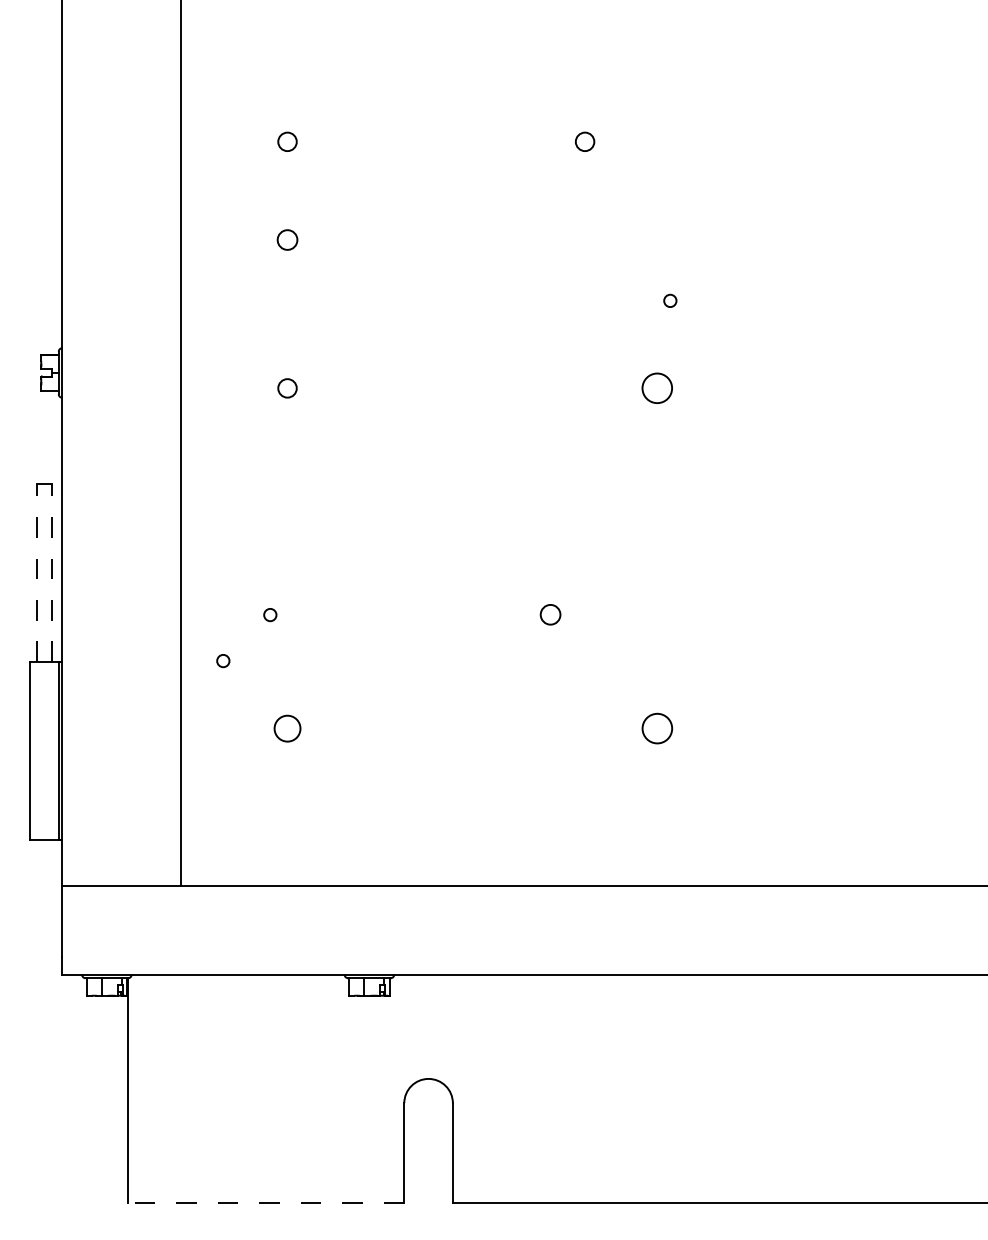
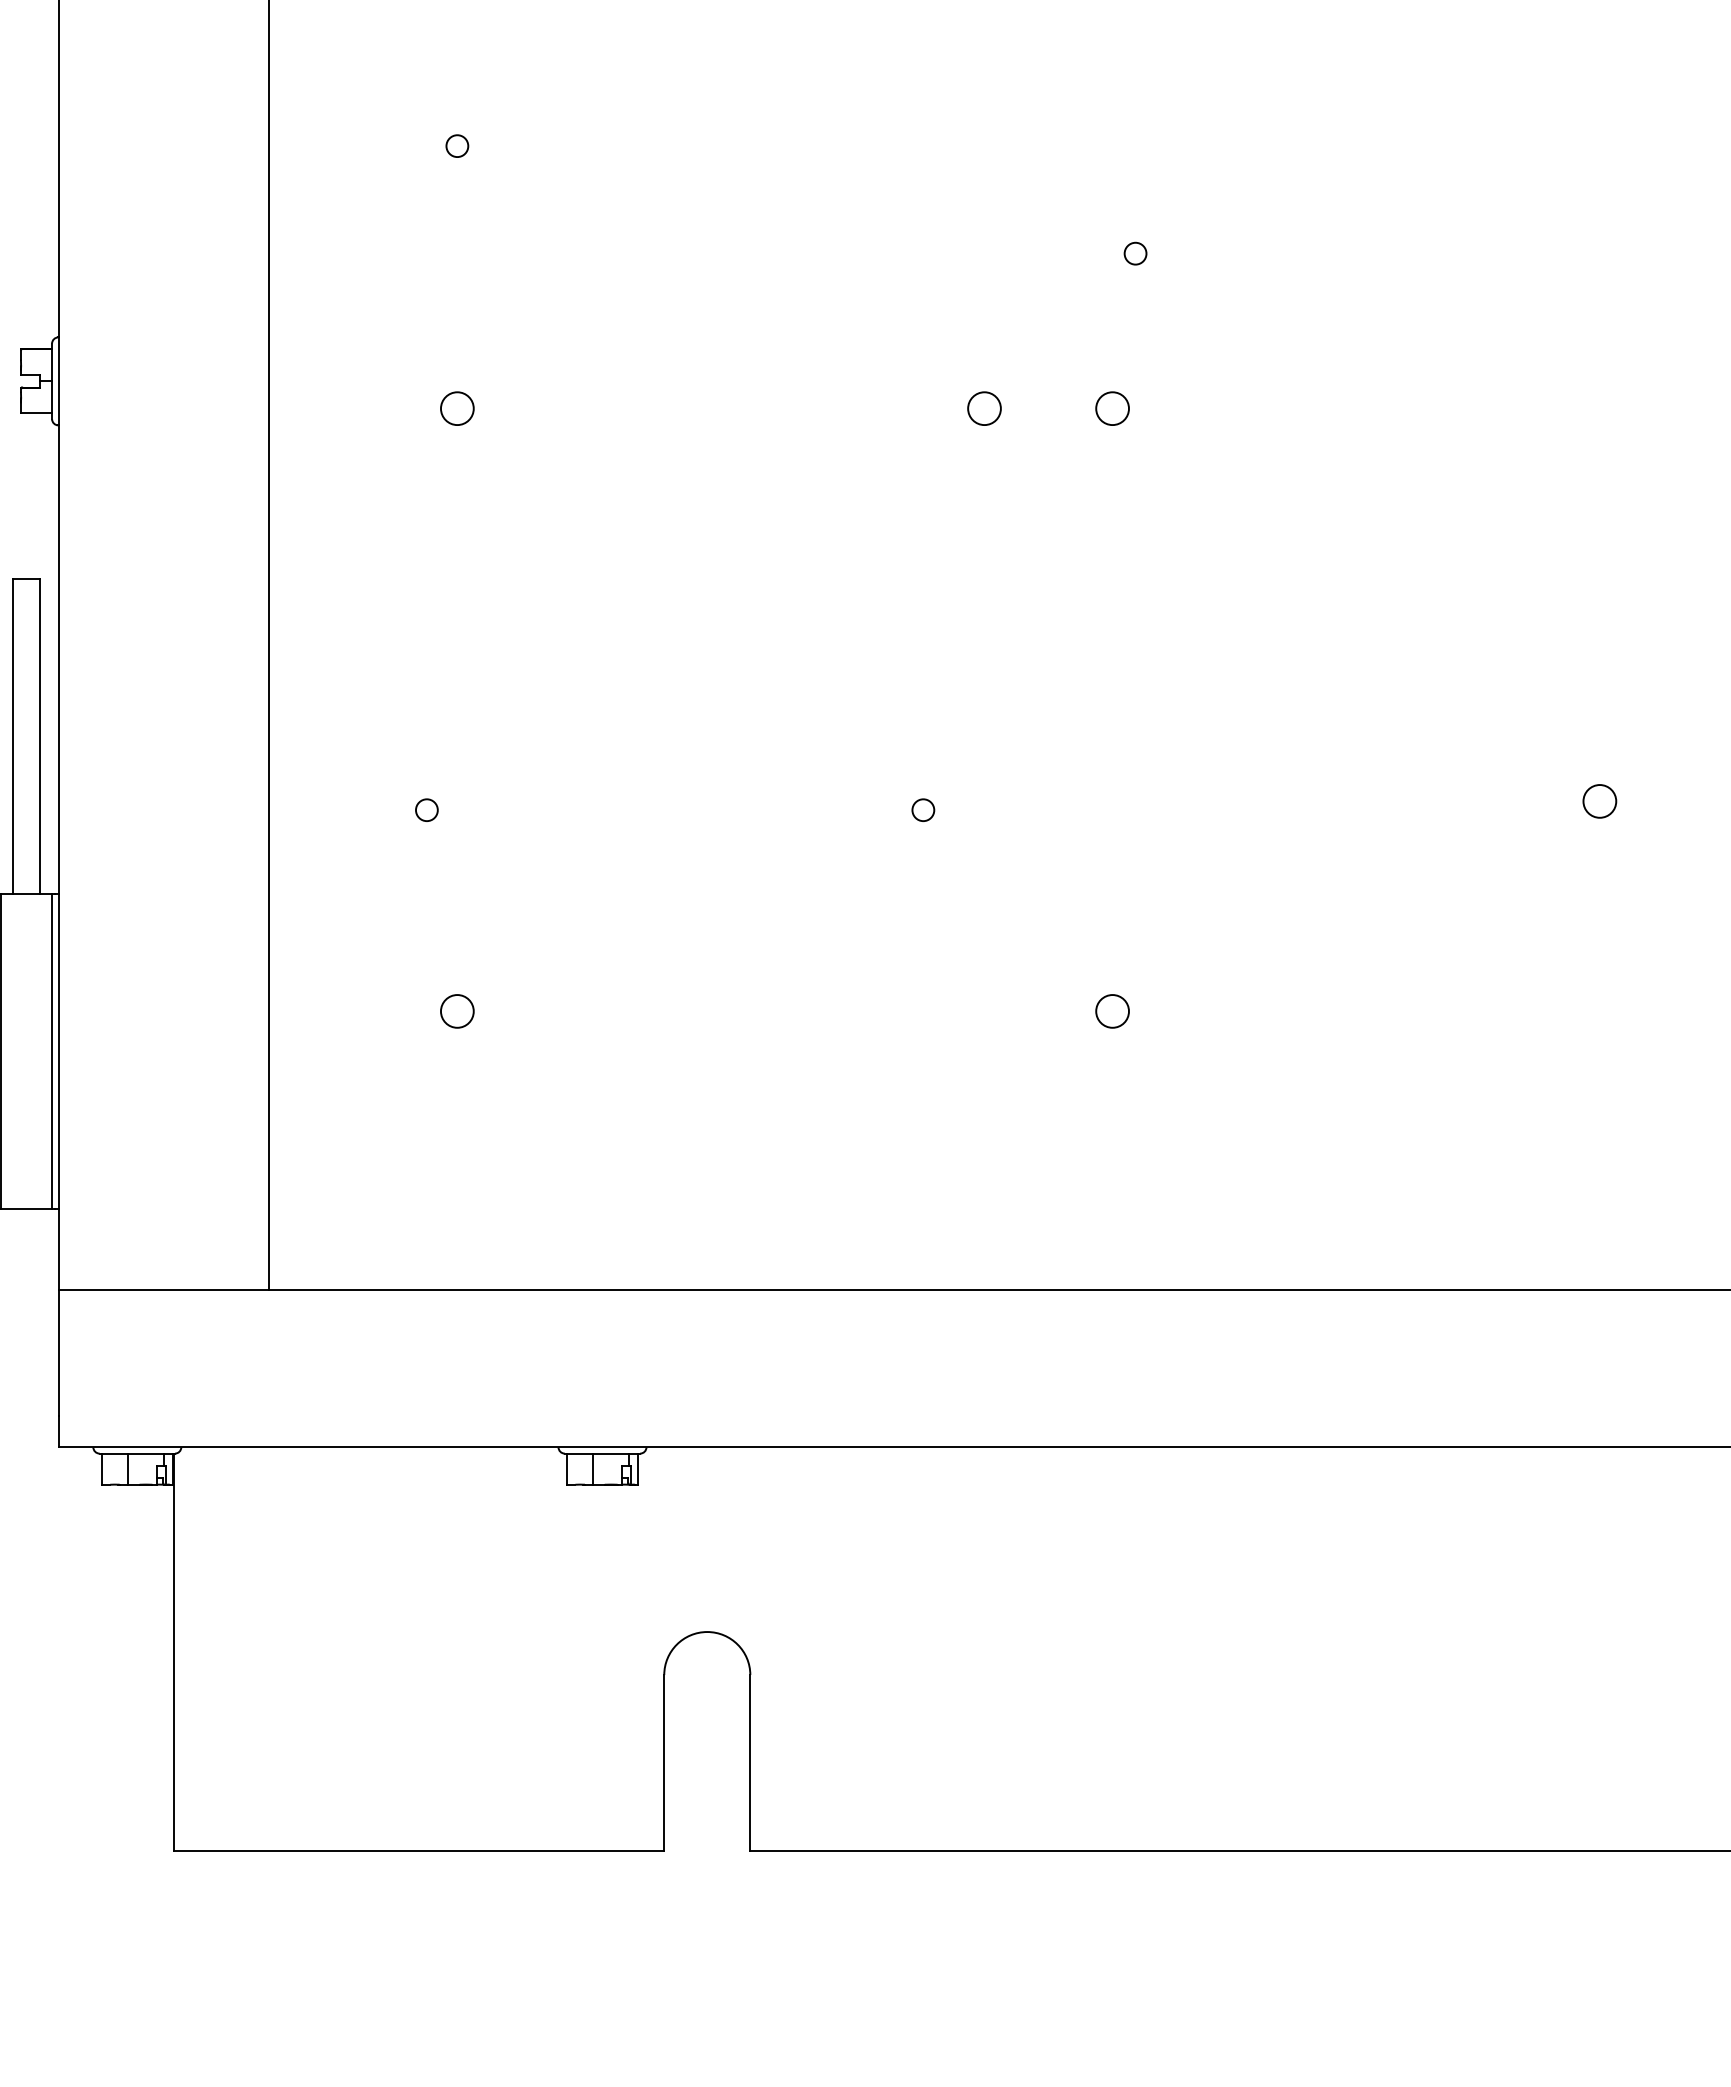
circle: (287, 240) -> (457, 146), size x0.62
circle: (585, 388) -> (985, 408), added
circle: (657, 388) -> (1112, 408), size x0.62
line: (36, 573) -> (12, 736), dashed -> solid
line: (51, 573) -> (39, 736), dashed -> solid
circle: (932, 610) -> (1600, 802), added
circle: (550, 615) -> (923, 811), size x0.62
circle: (223, 661) -> (343, 892), removed
circle: (287, 728) -> (457, 1011), size x0.71
circle: (657, 728) -> (1112, 1011), size x0.62
line: (265, 1202) -> (418, 1850), dashed -> solid

